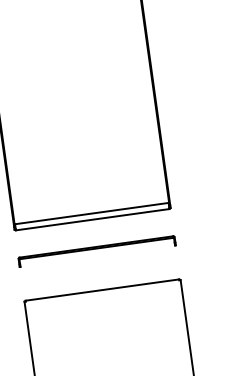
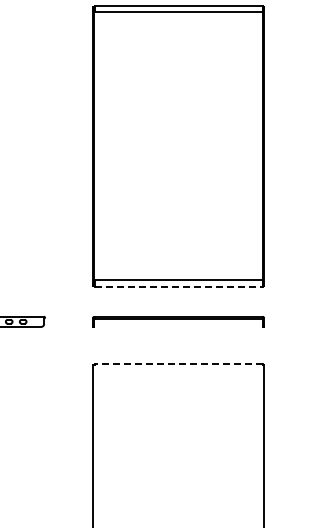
line: (93, 219) -> (179, 286), solid -> dashed
line: (102, 290) -> (178, 364), solid -> dashed

